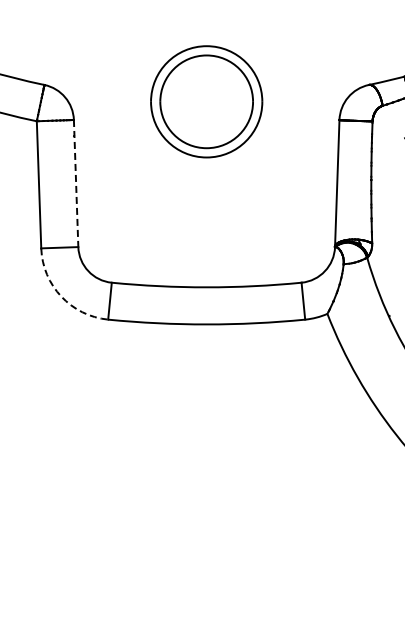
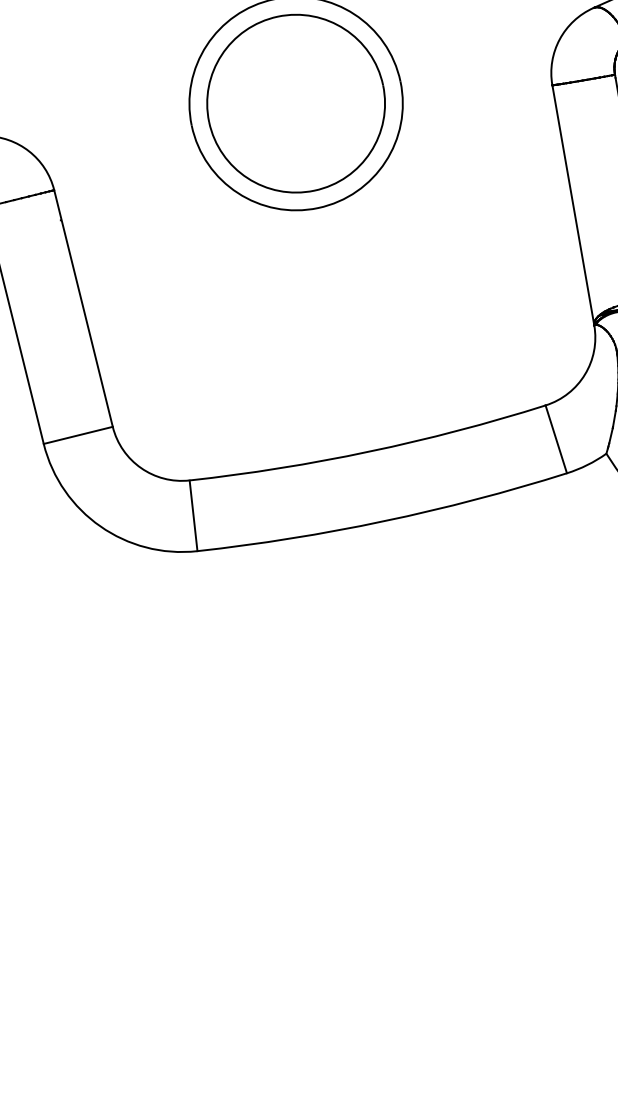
line: (76, 183) -> (84, 308), dashed -> solid
arc: (61, 296) -> (100, 526), dashed -> solid

